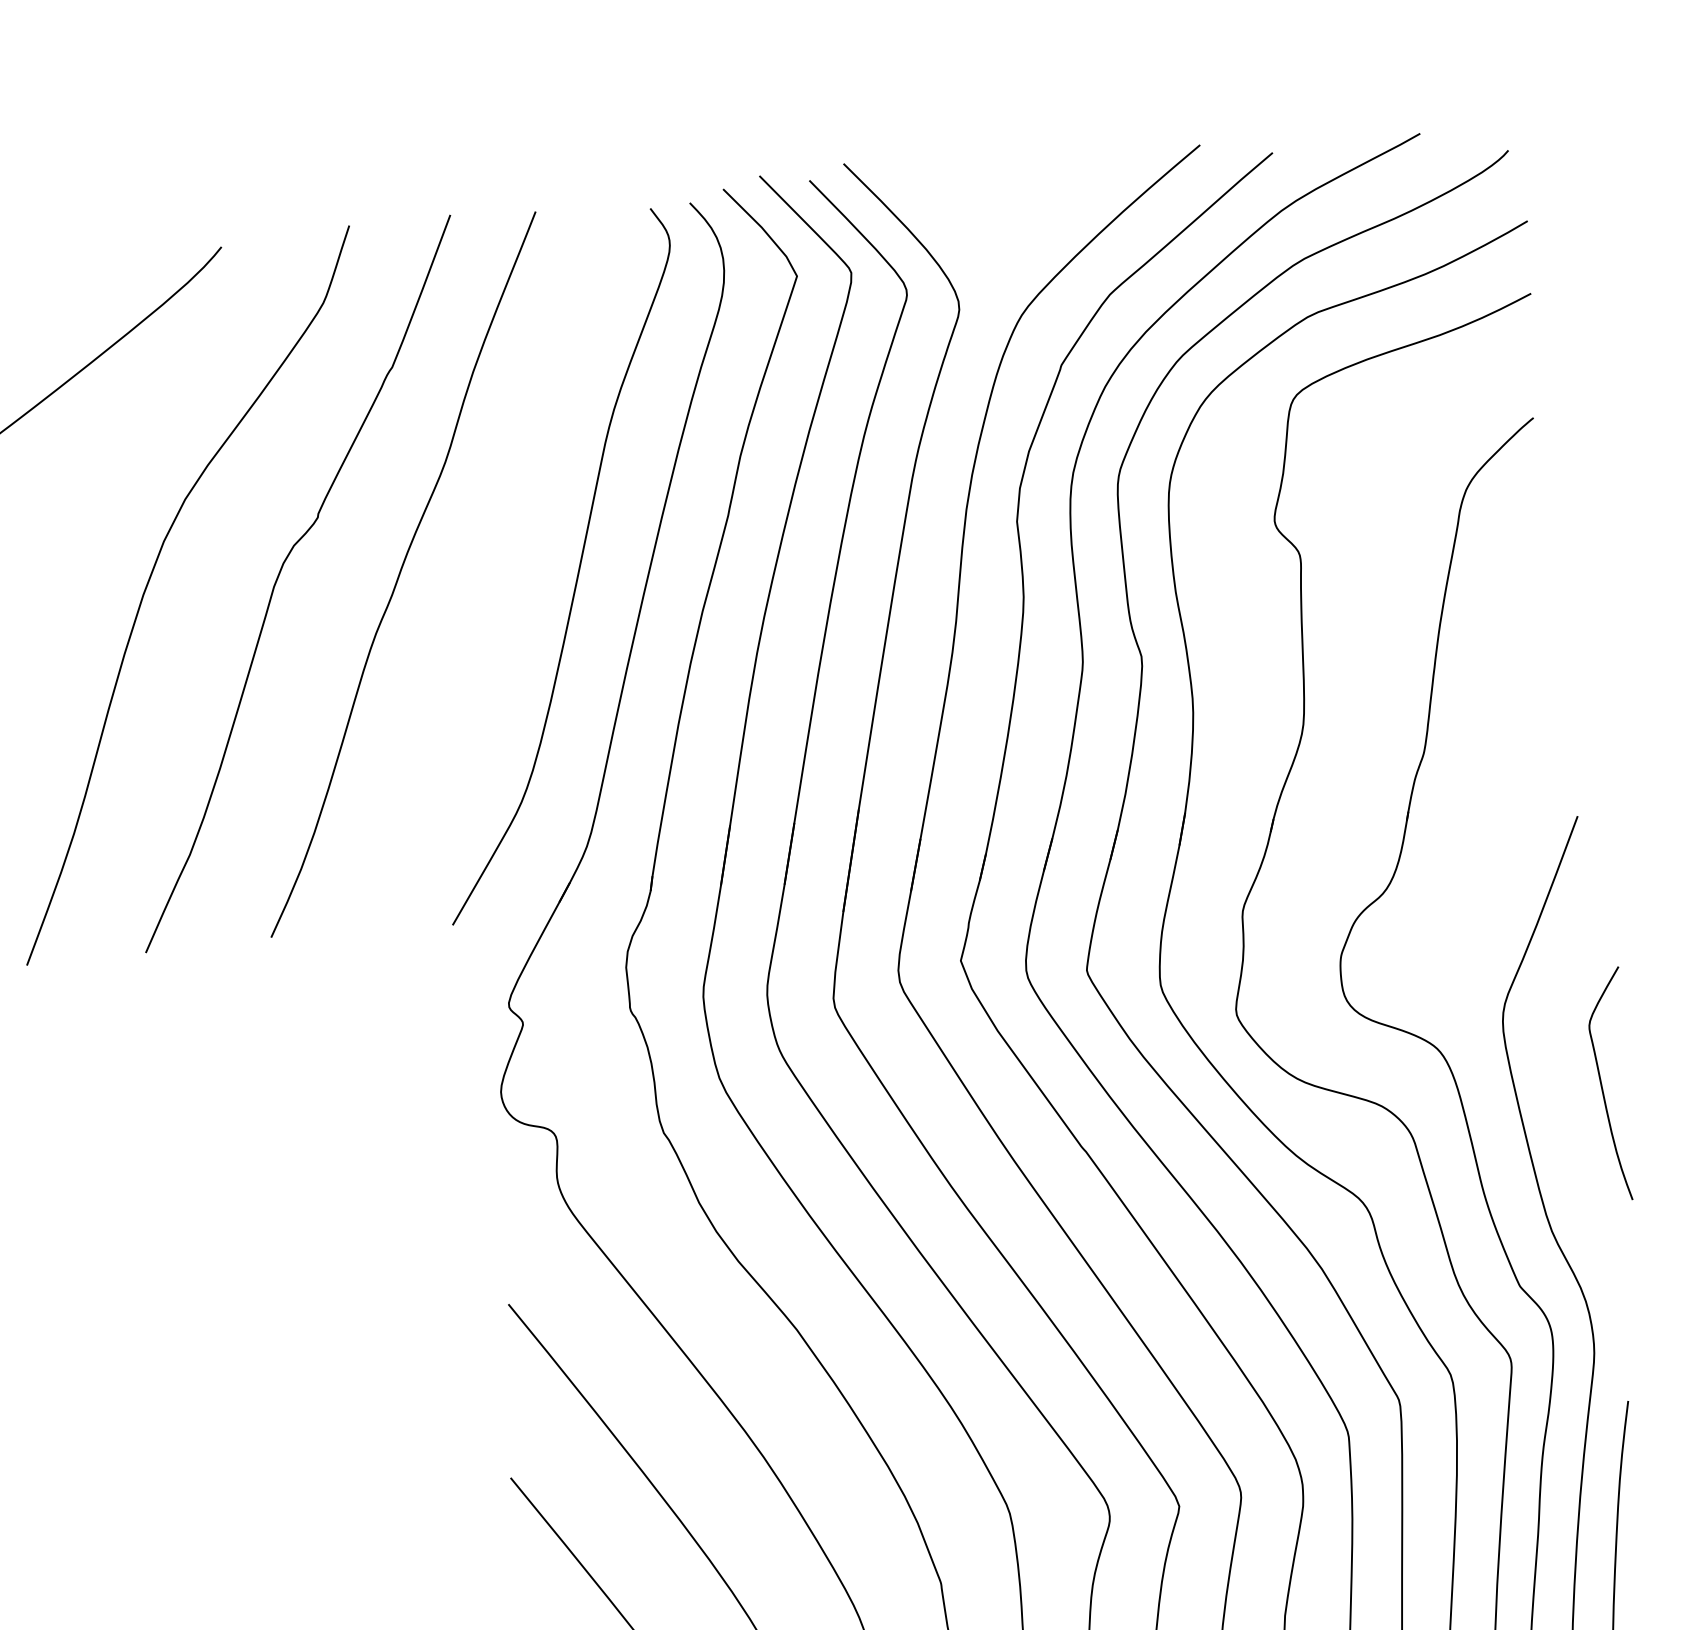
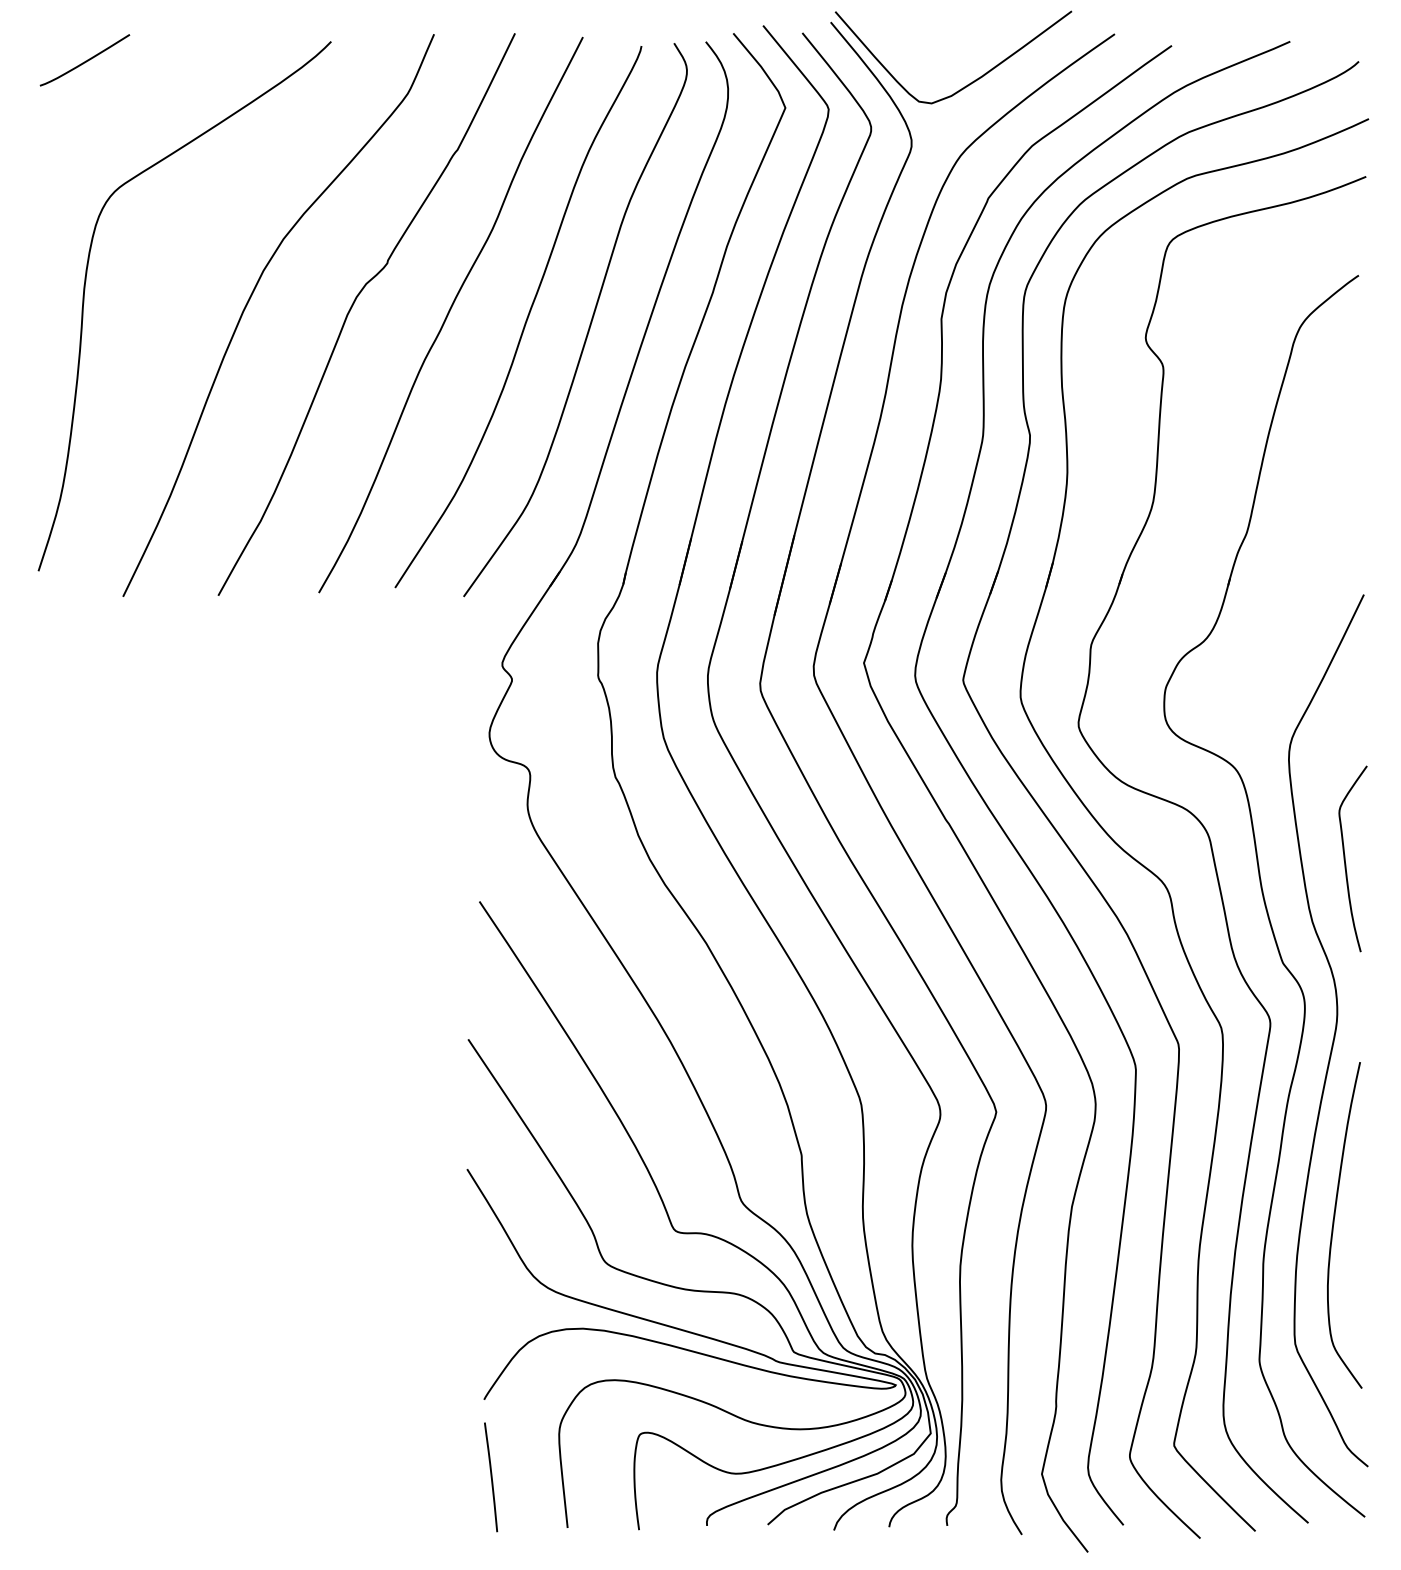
curve: (1025, 222) -> (970, 82), added
curve: (497, 572) -> (525, 320), added
curve: (1602, 1084) -> (1345, 858), moved

